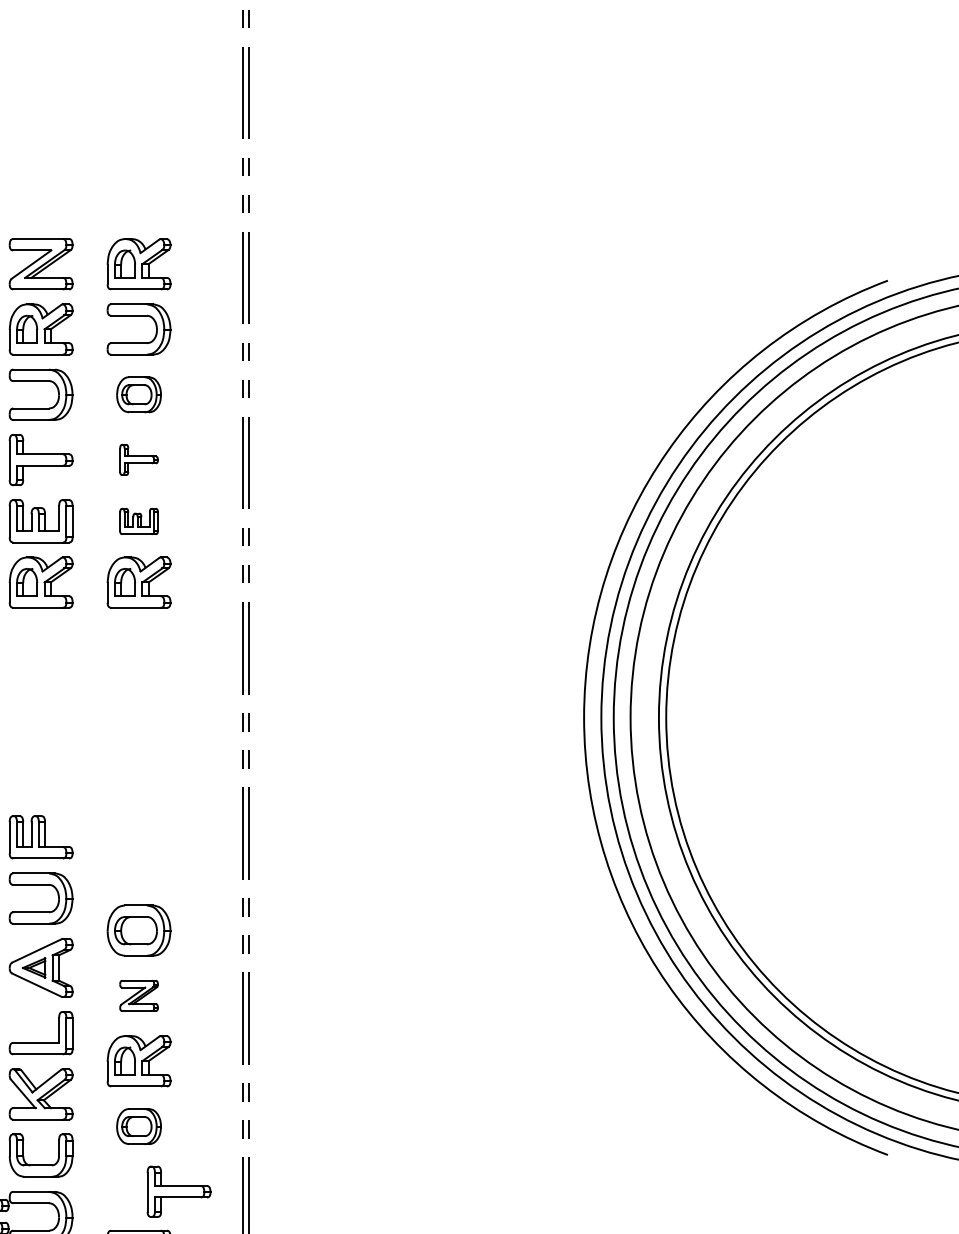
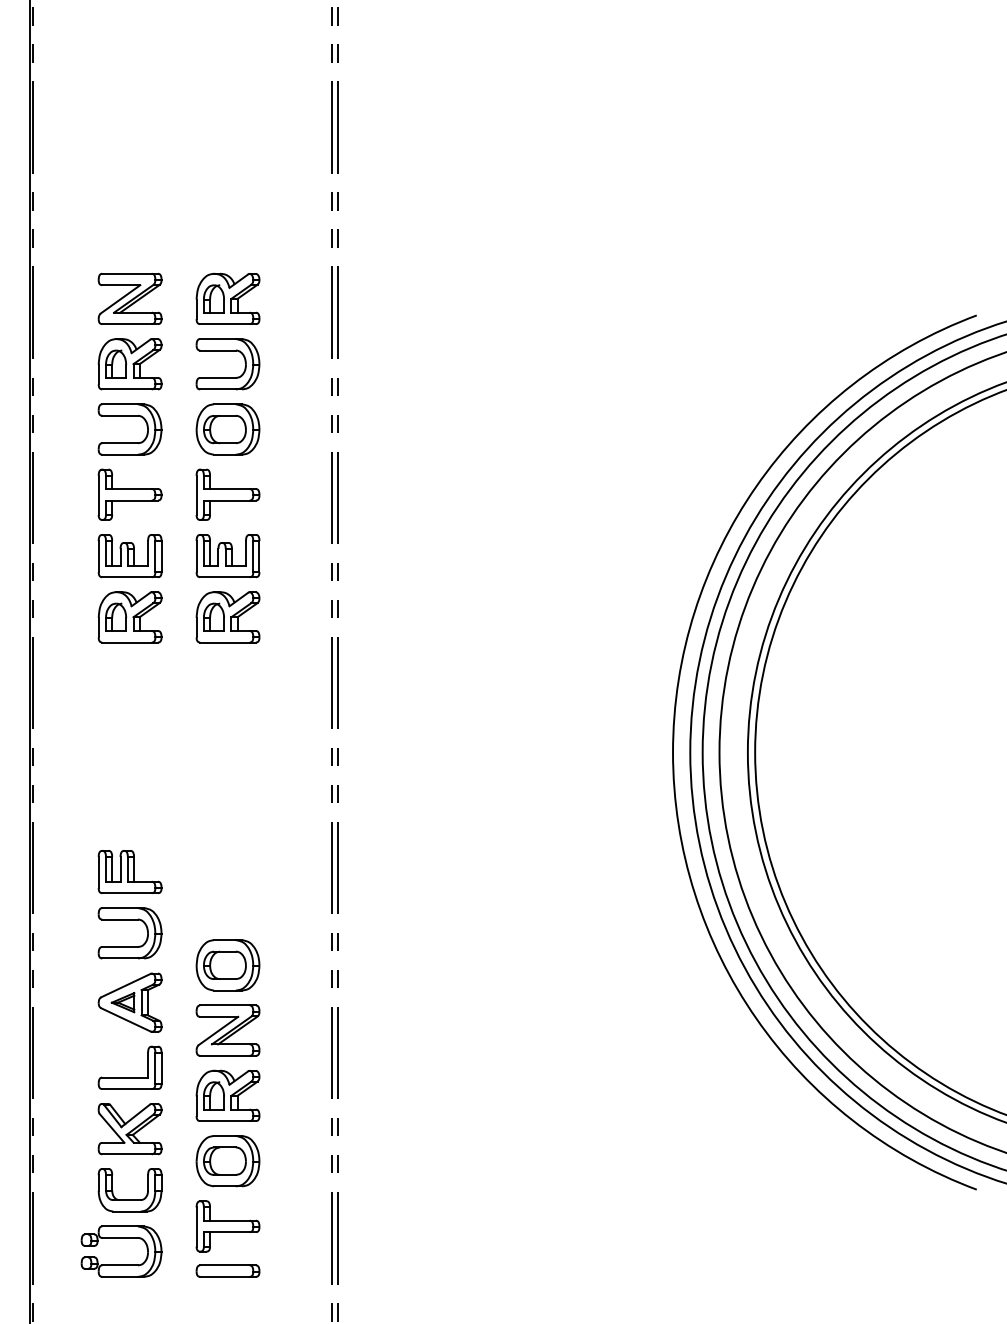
part: (138, 394) -> (227, 429), size x1.43
part: (138, 459) -> (227, 494), size x1.67
part: (138, 521) -> (227, 556), size x1.67
part: (138, 995) -> (227, 1030), size x1.67
part: (138, 1126) -> (227, 1161), size x1.43
part: (178, 1191) -> (227, 1226), moved

